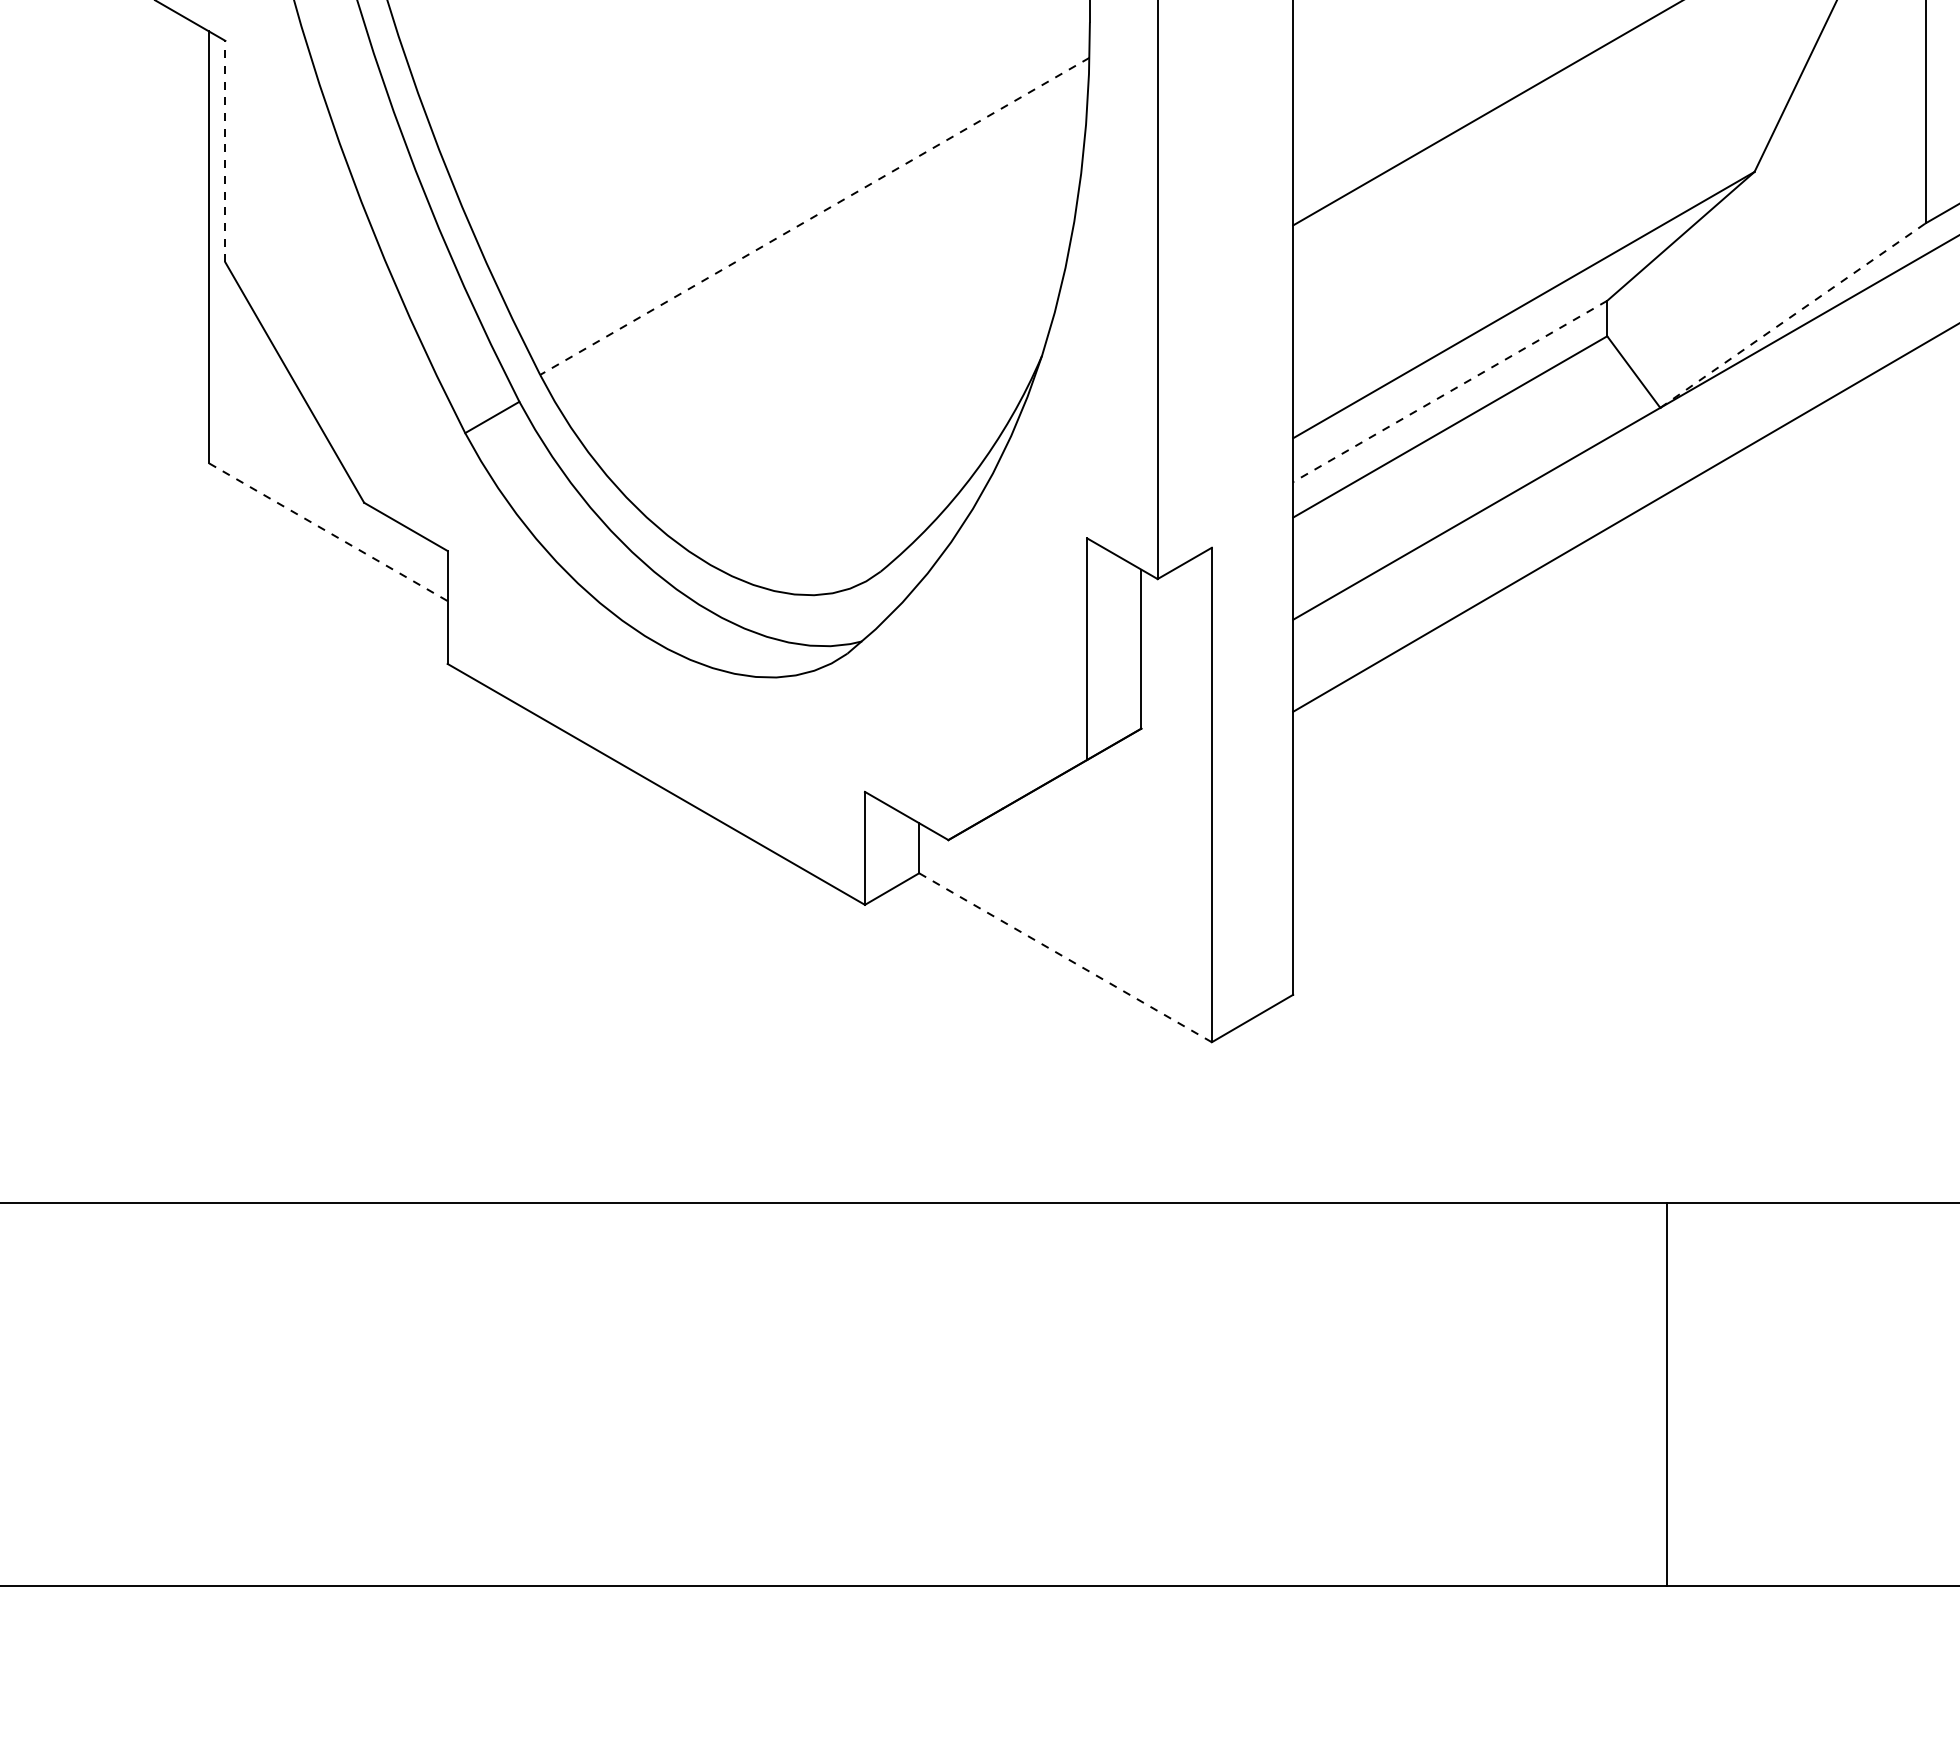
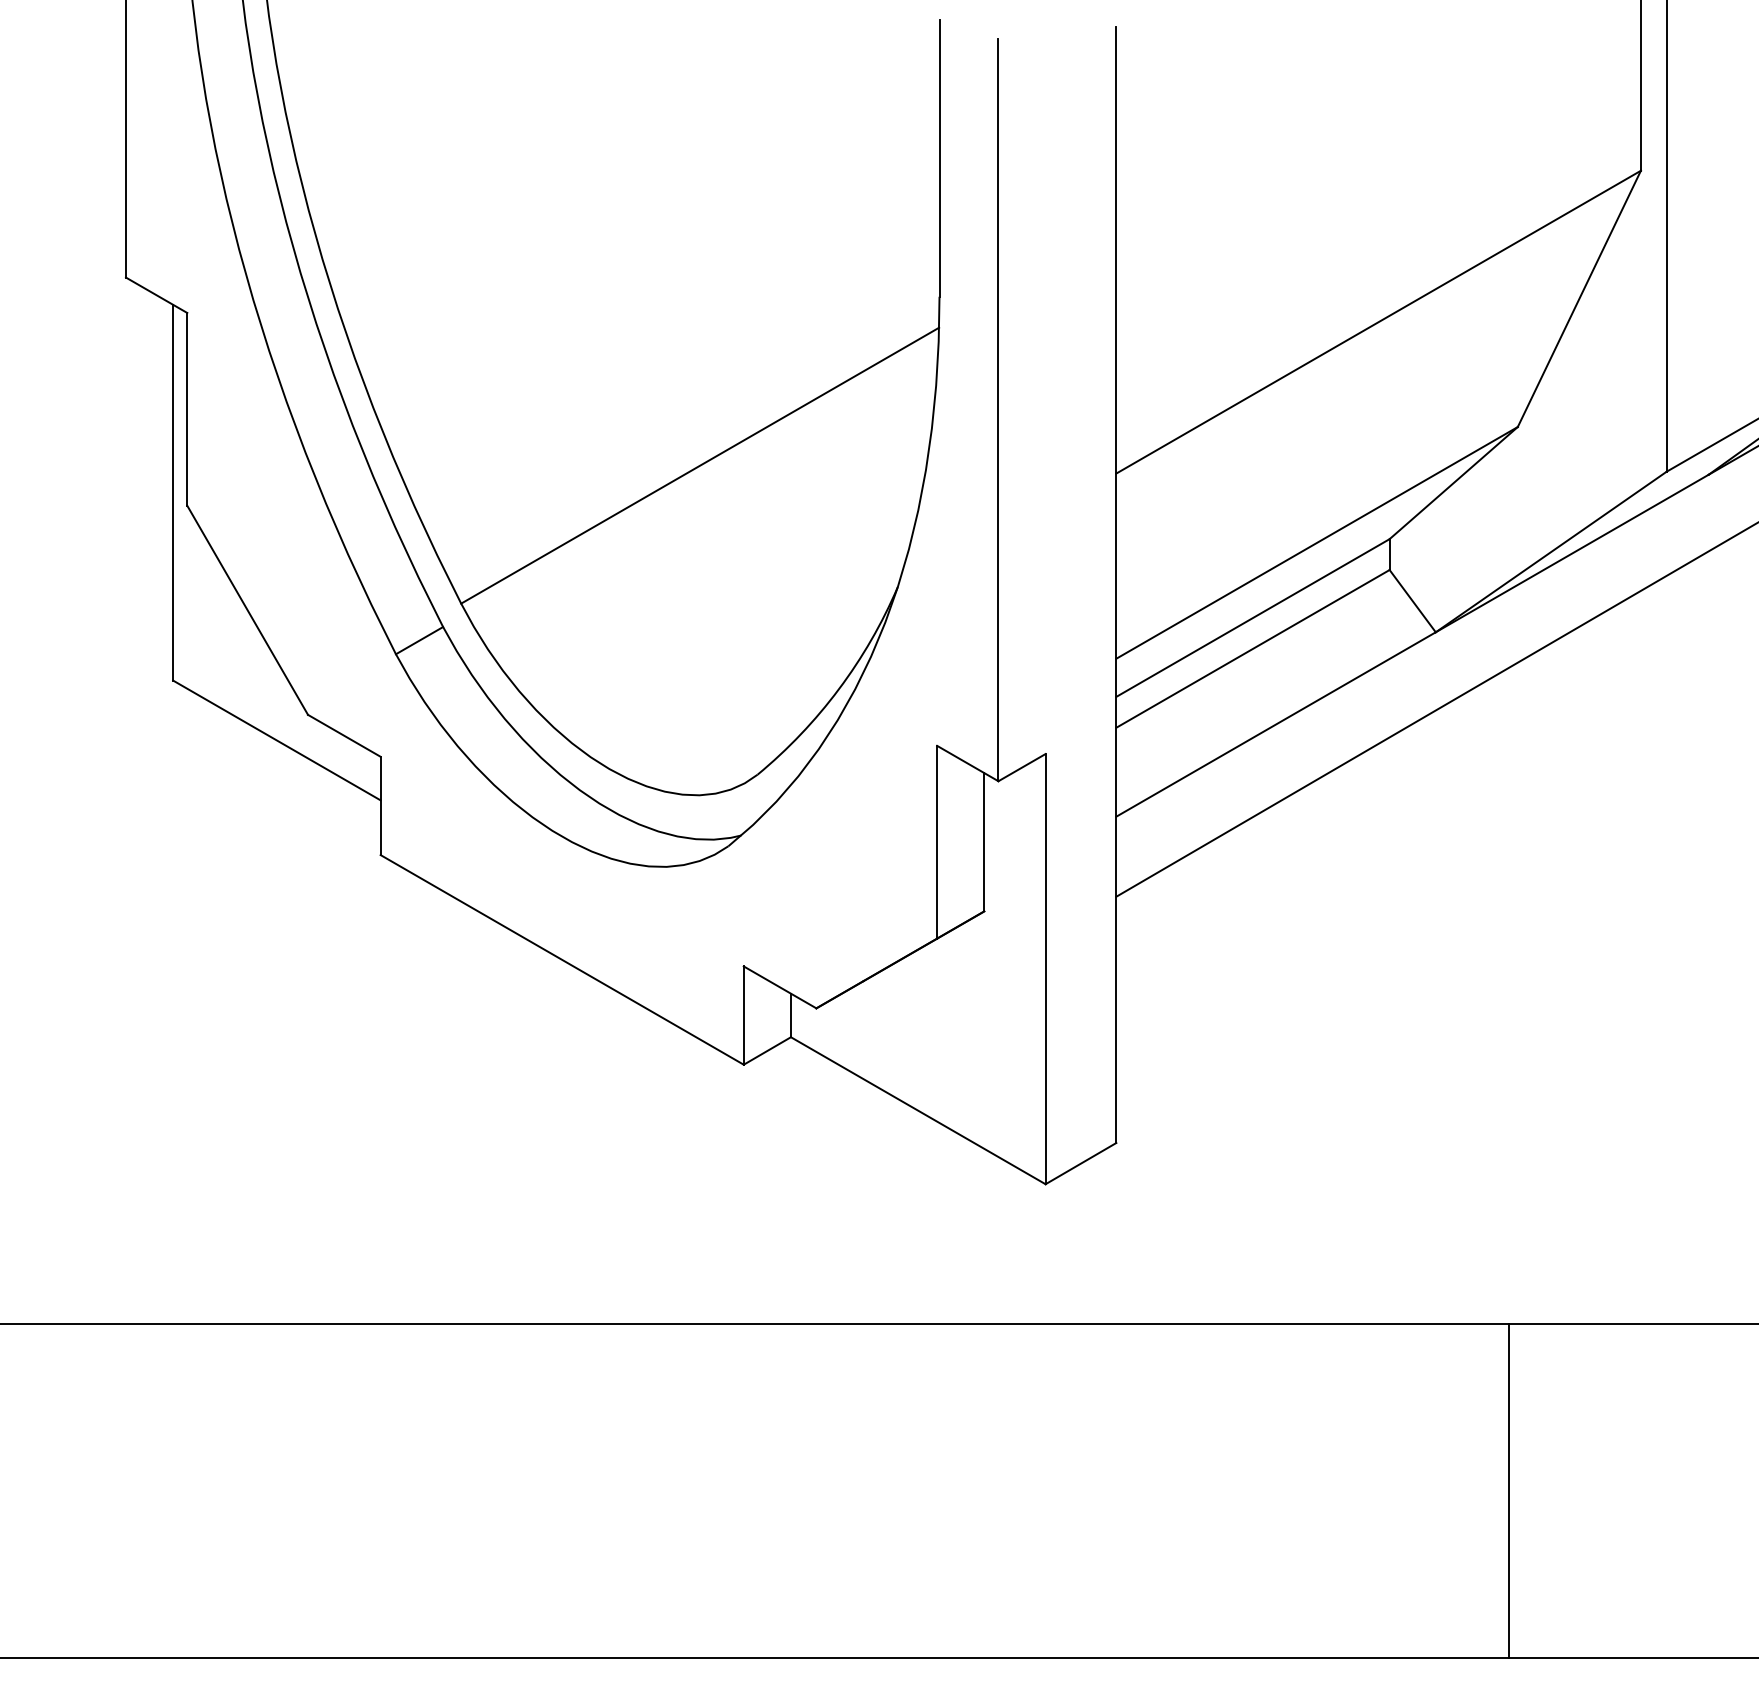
line: (225, 150) -> (187, 408), dashed -> solid
line: (815, 216) -> (700, 465), dashed -> solid
line: (1793, 316) -> (1551, 552), dashed -> solid
line: (1449, 392) -> (1252, 618), dashed -> solid
line: (327, 532) -> (276, 740), dashed -> solid
line: (1064, 957) -> (917, 1110), dashed -> solid
line: (1668, 1394) -> (1509, 1490), moved

